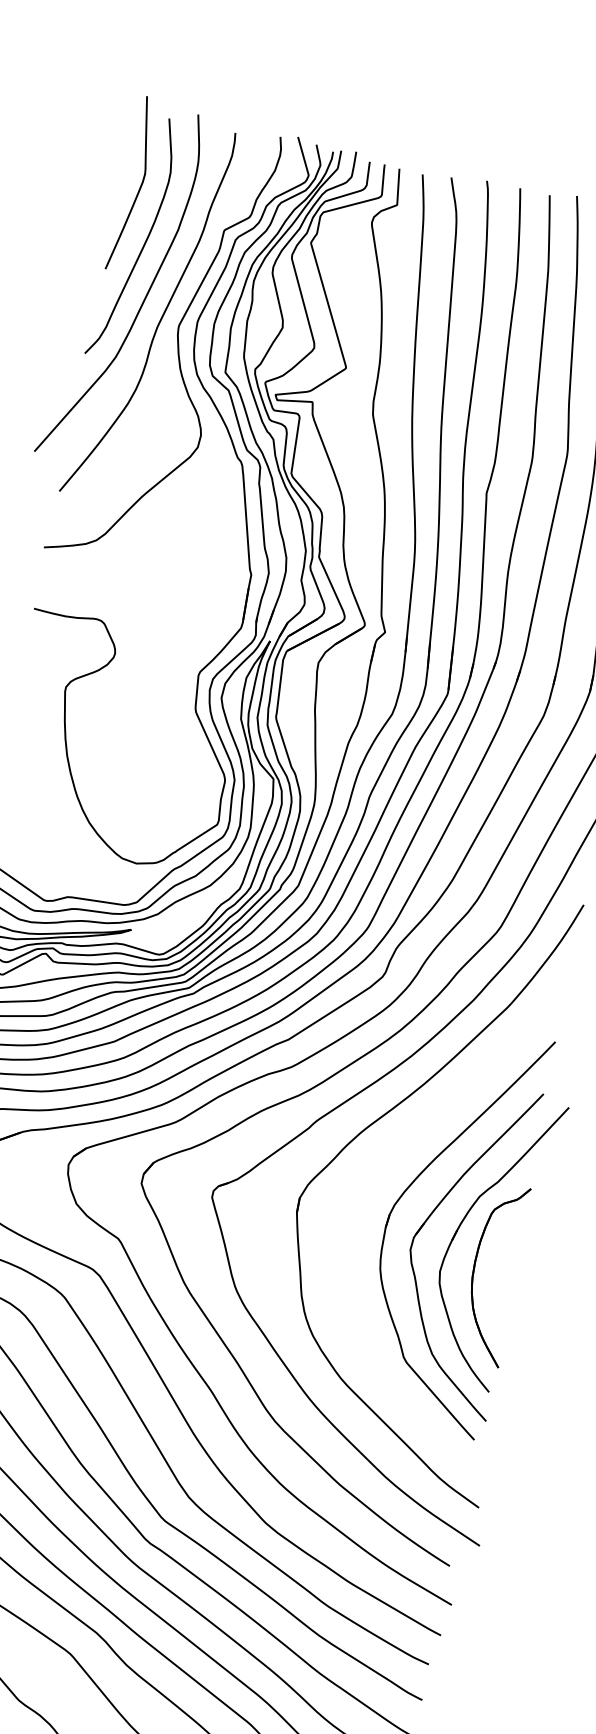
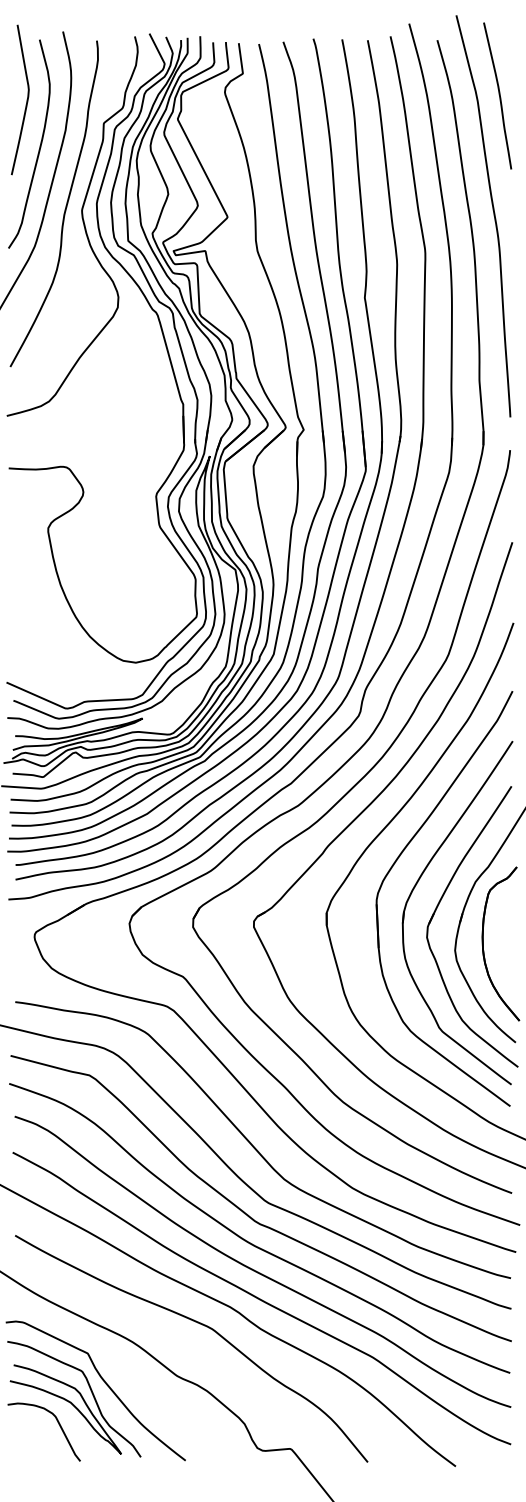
part: (389, 1158) -> (394, 865), added

